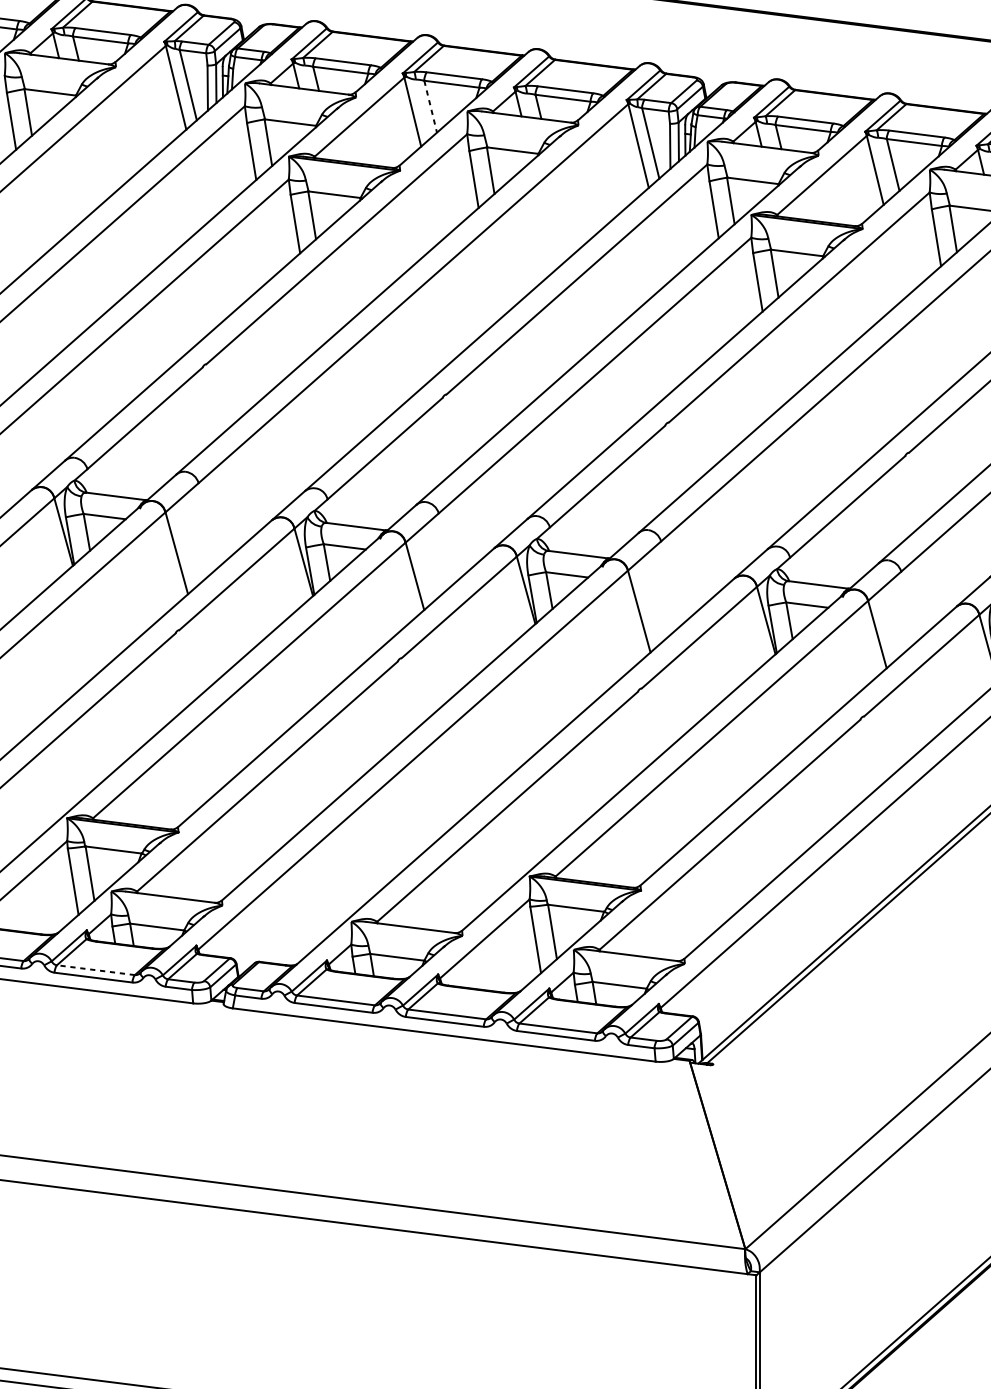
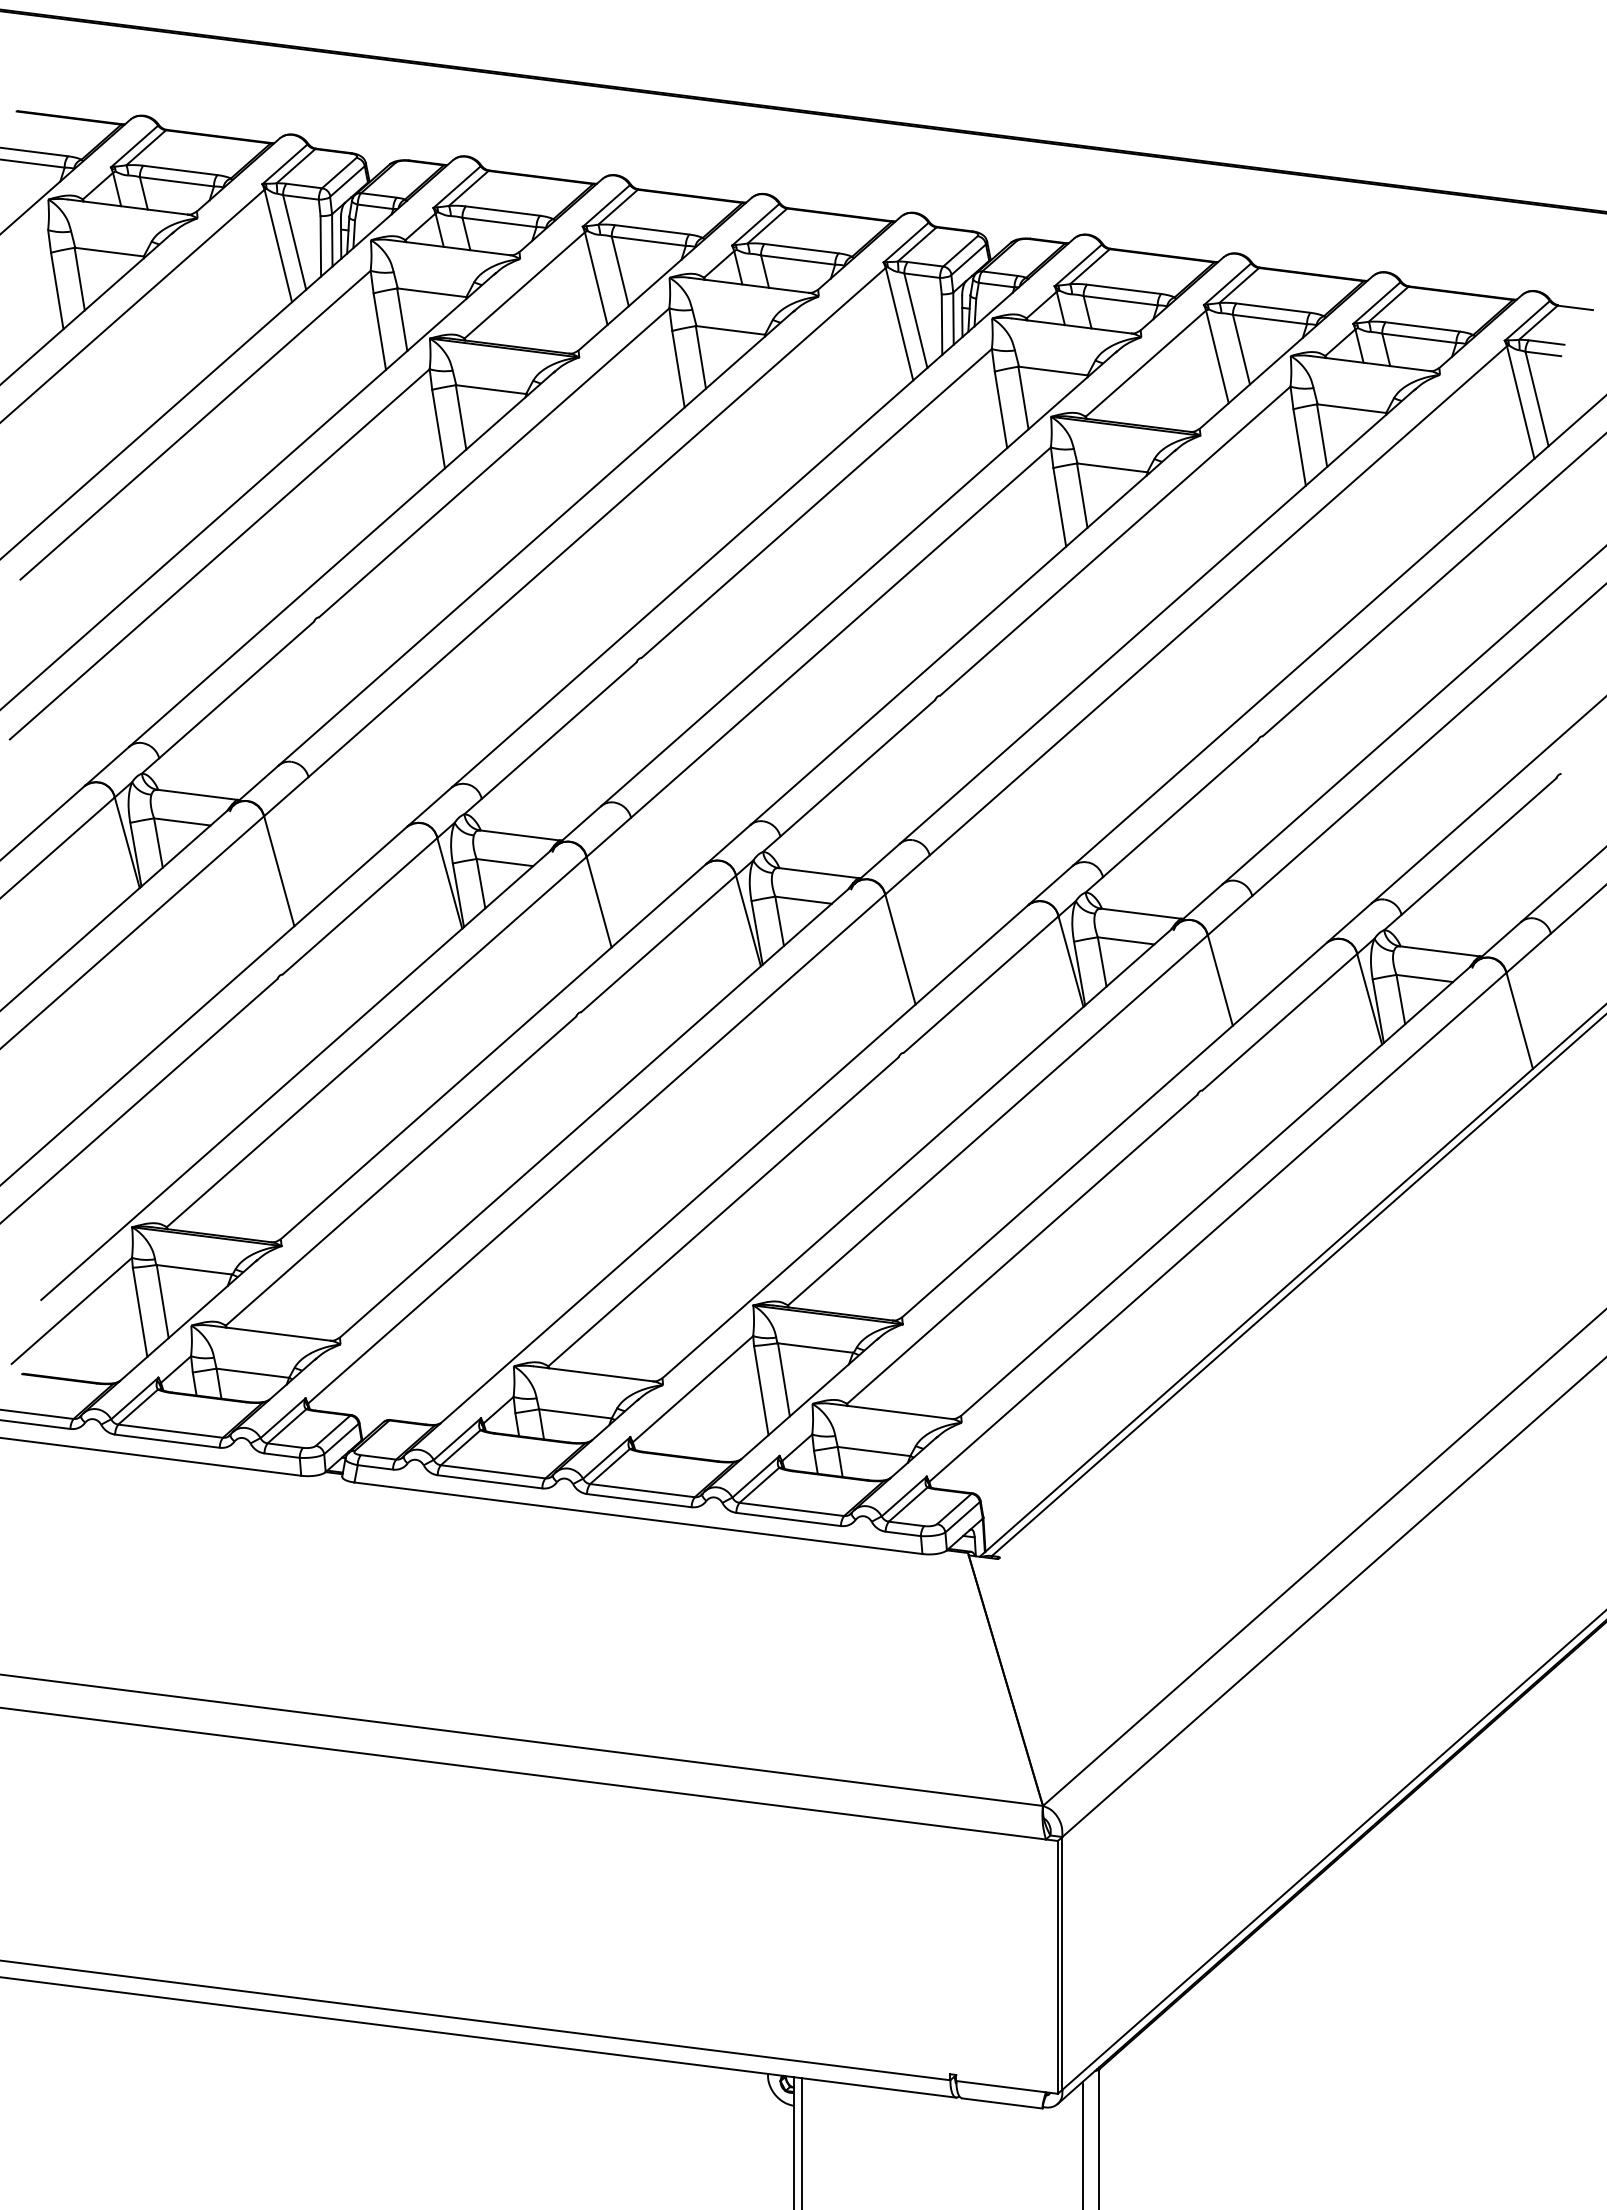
line: (430, 106) -> (620, 271), dashed -> solid
line: (95, 970) -> (170, 1431), dashed -> solid

